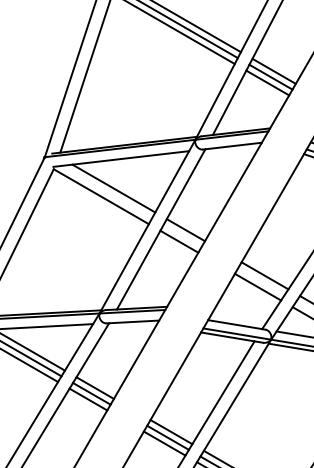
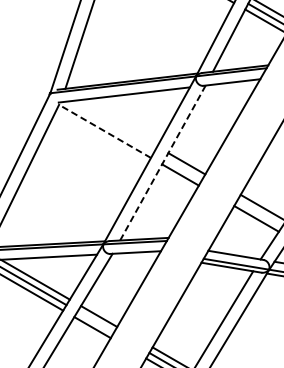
line: (113, 188) -> (116, 123), removed
line: (101, 196) -> (105, 131), solid -> dashed
line: (161, 229) -> (163, 163), solid -> dashed
line: (91, 393) -> (95, 321), removed

